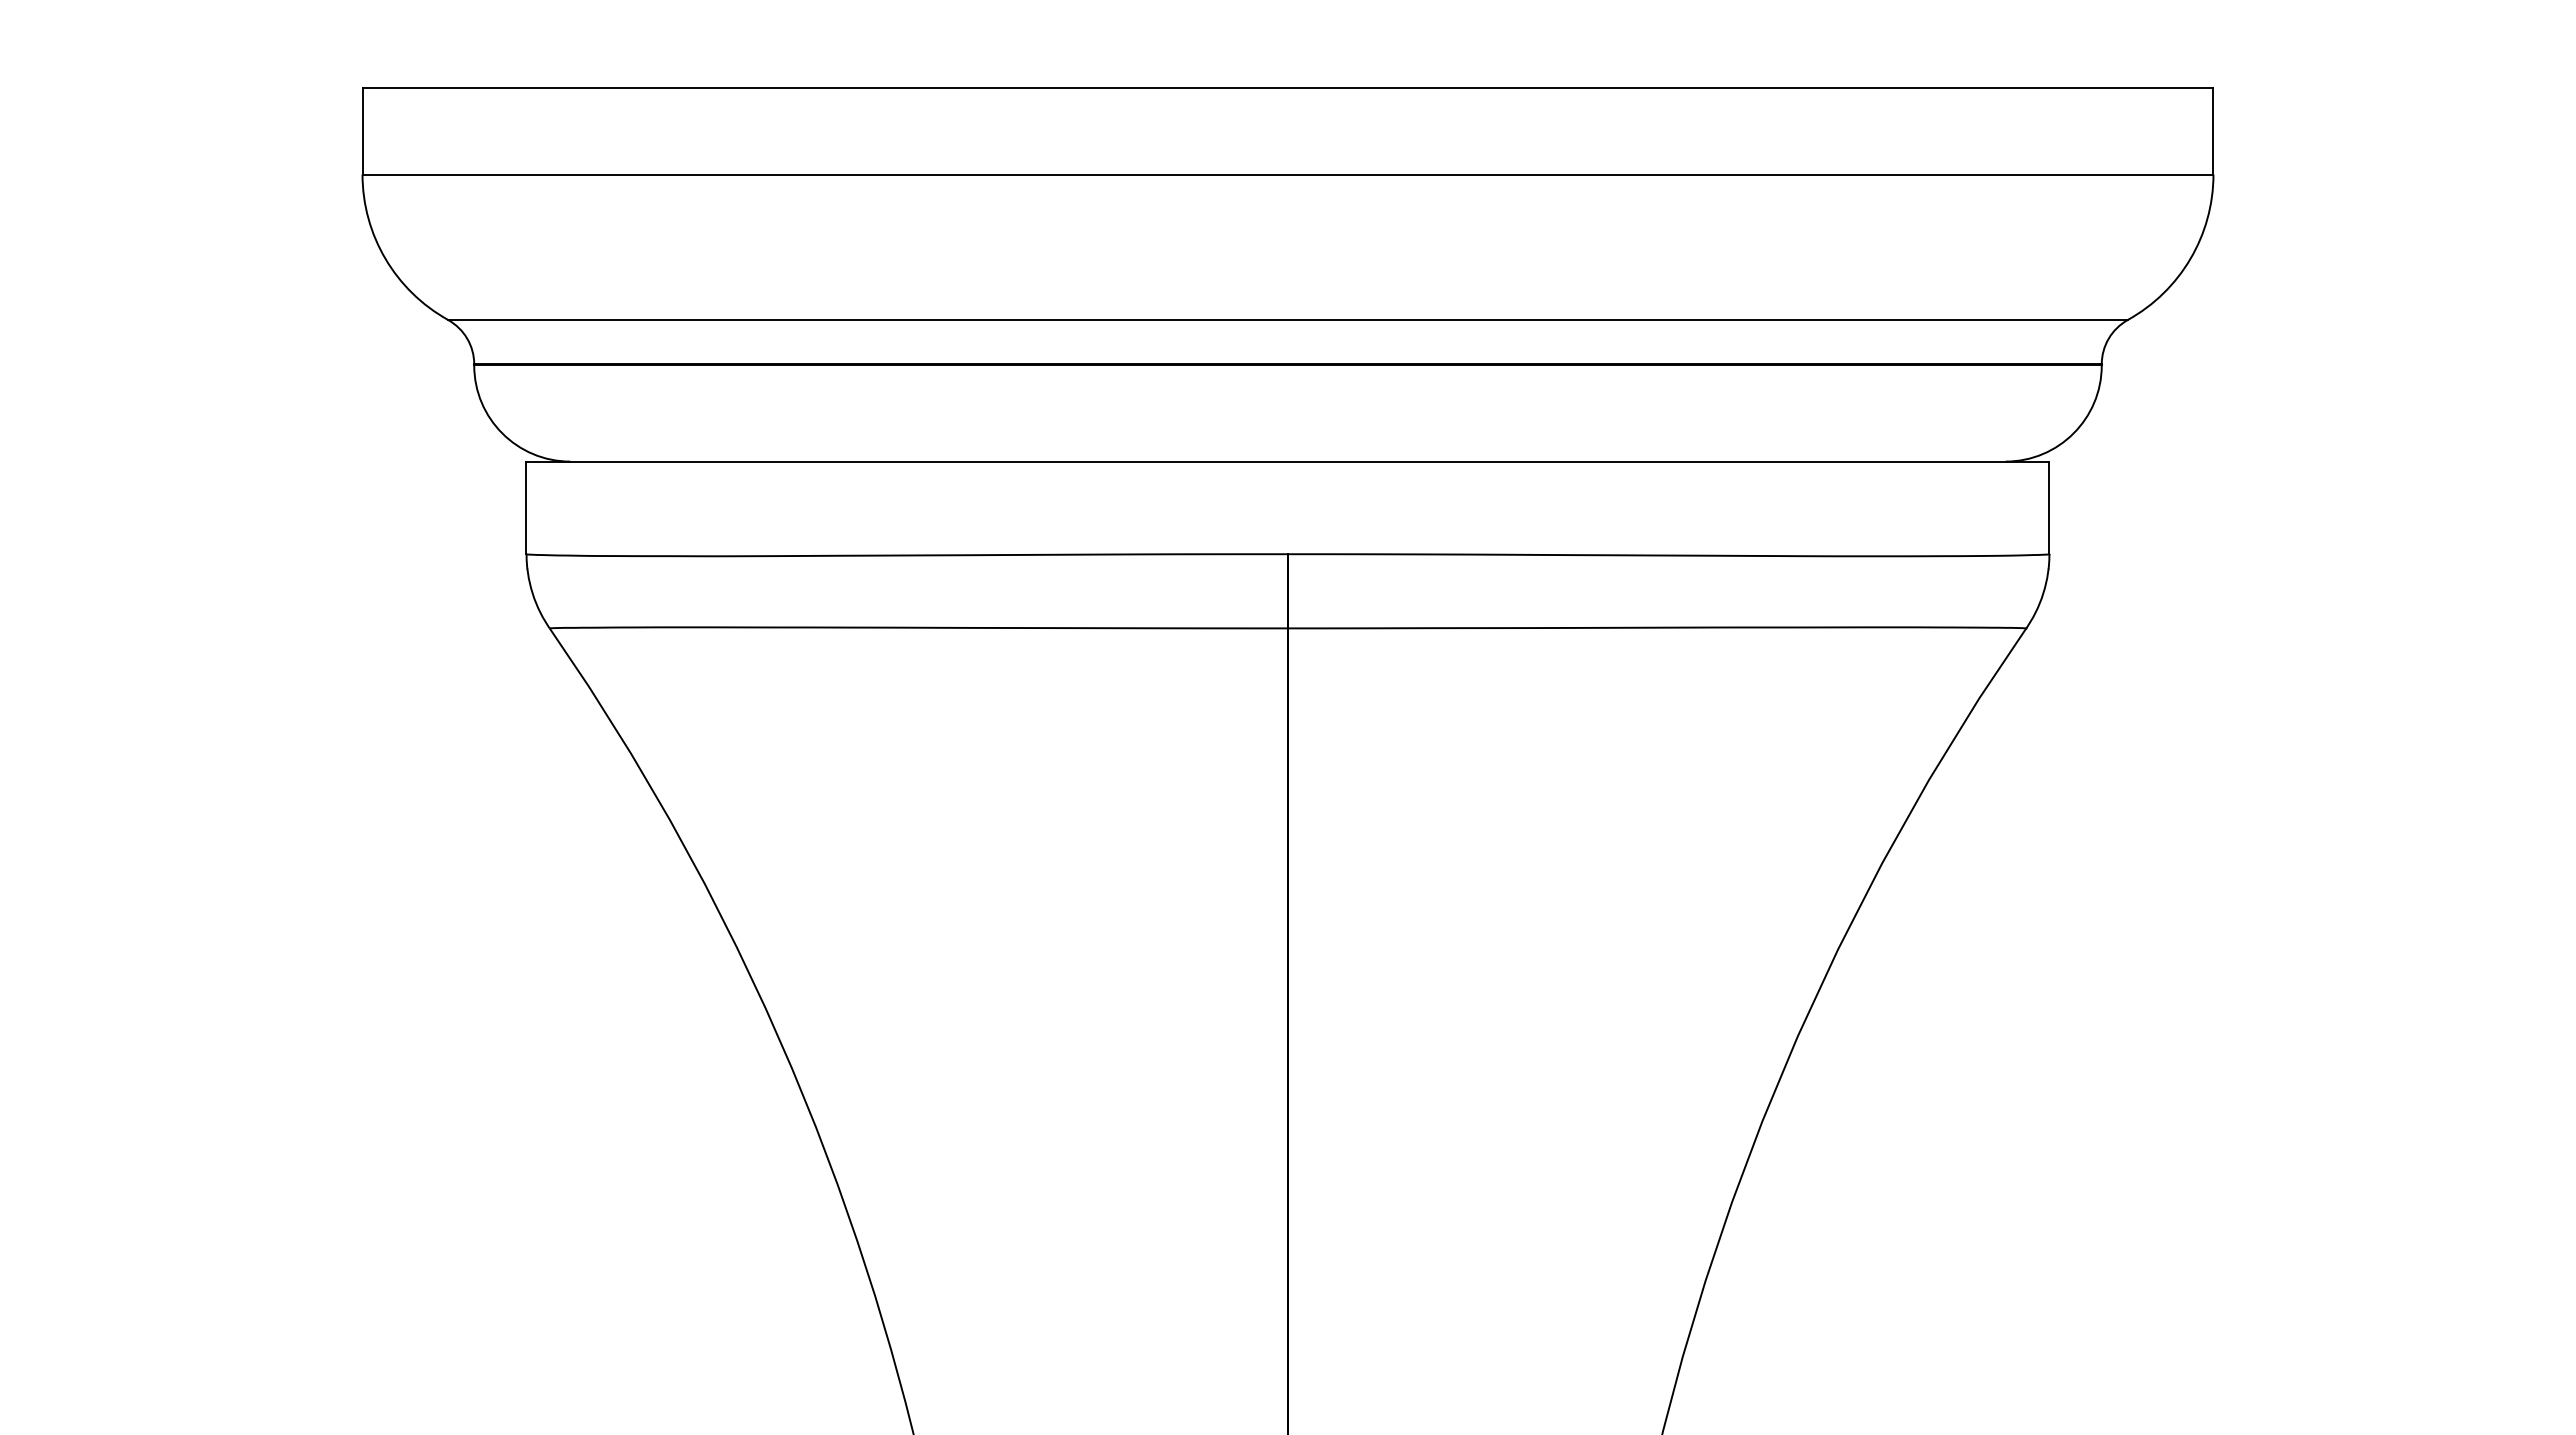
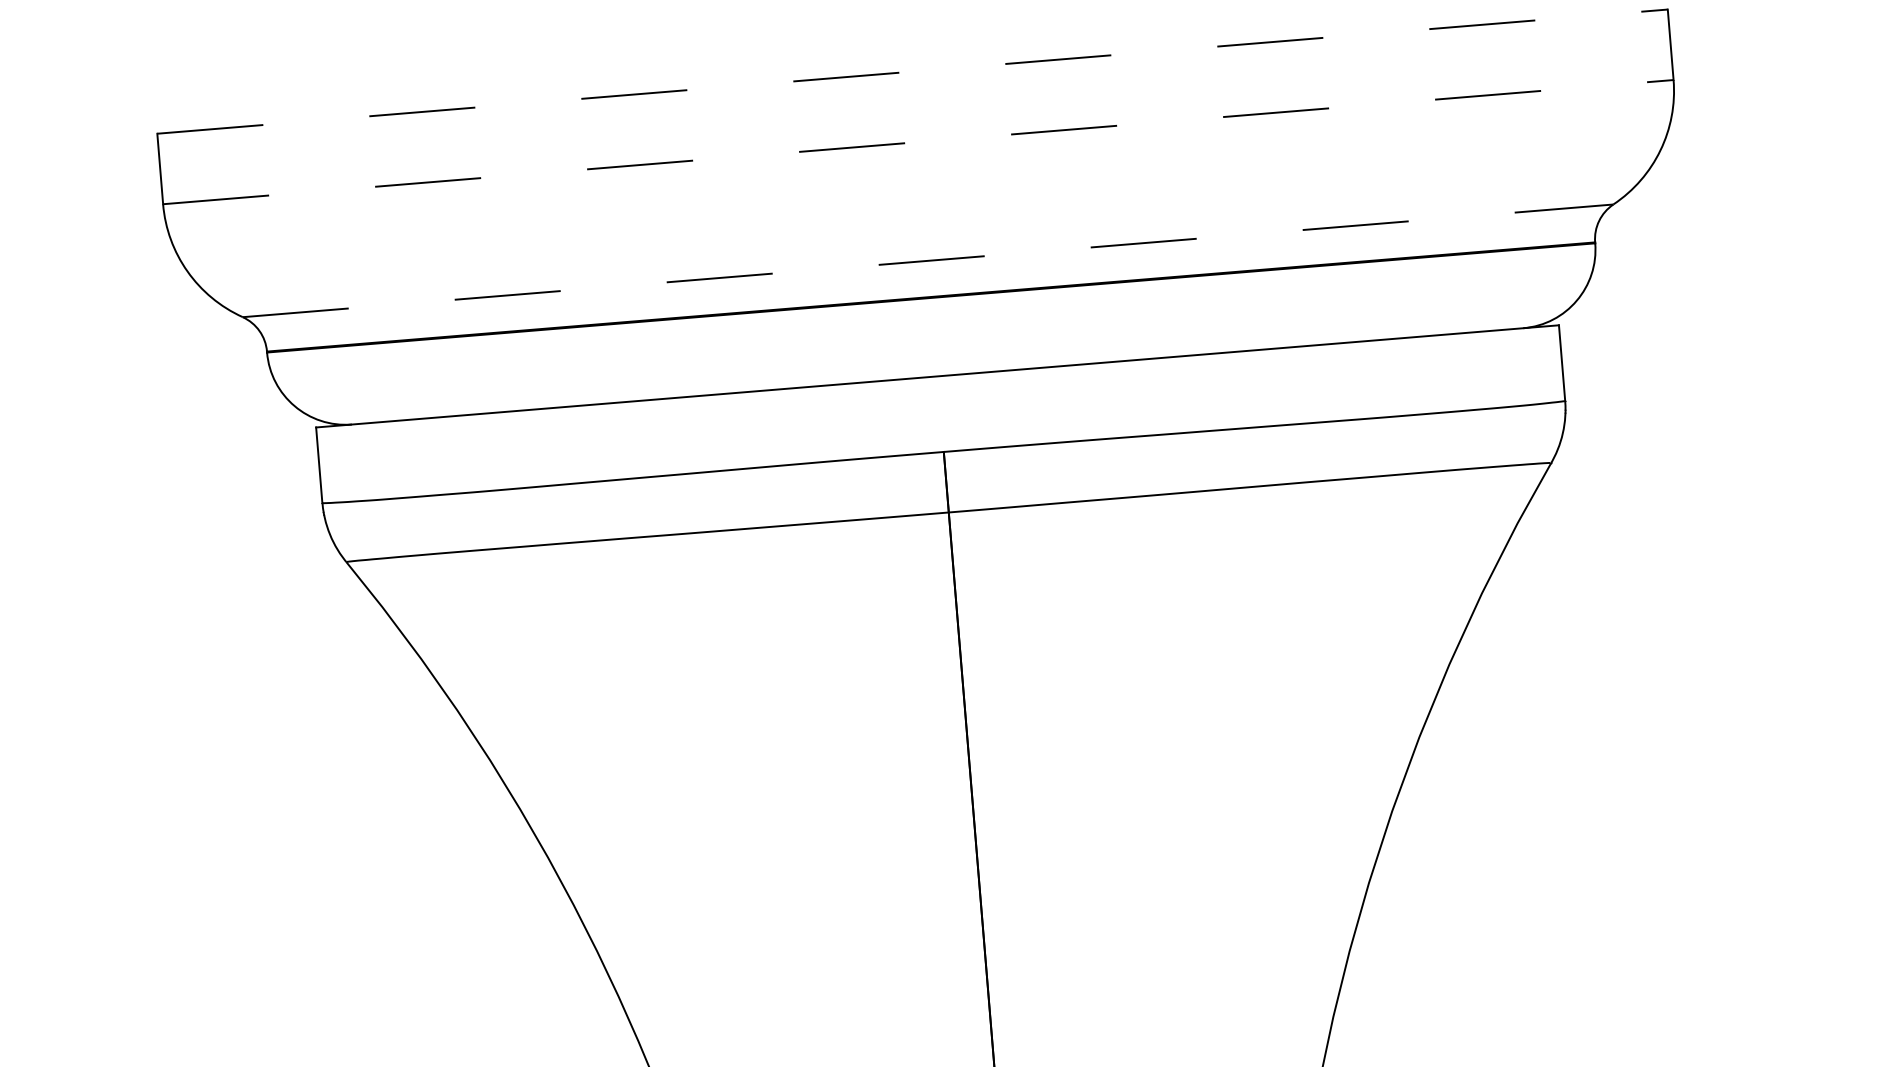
line: (1288, 88) -> (912, 71), solid -> dashed
line: (1288, 174) -> (918, 142), solid -> dashed
line: (1288, 320) -> (928, 261), solid -> dashed

